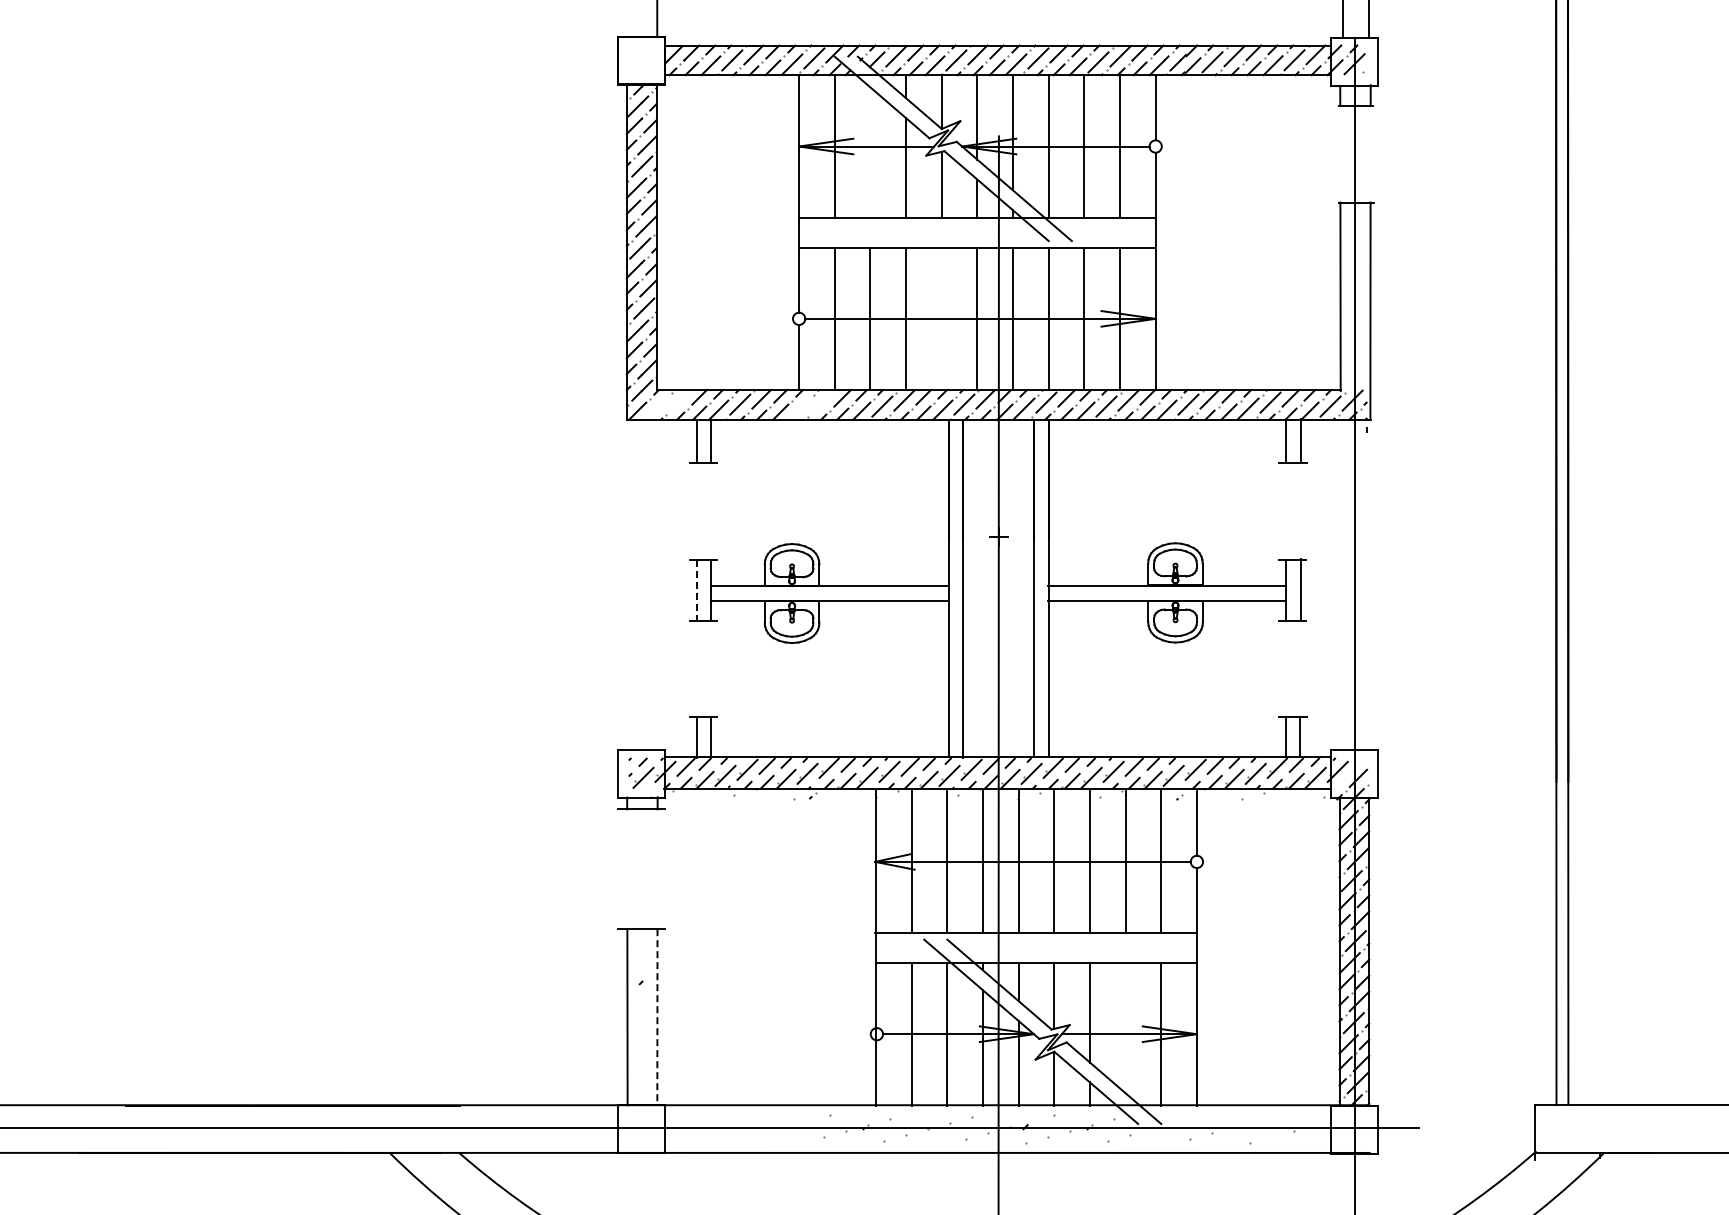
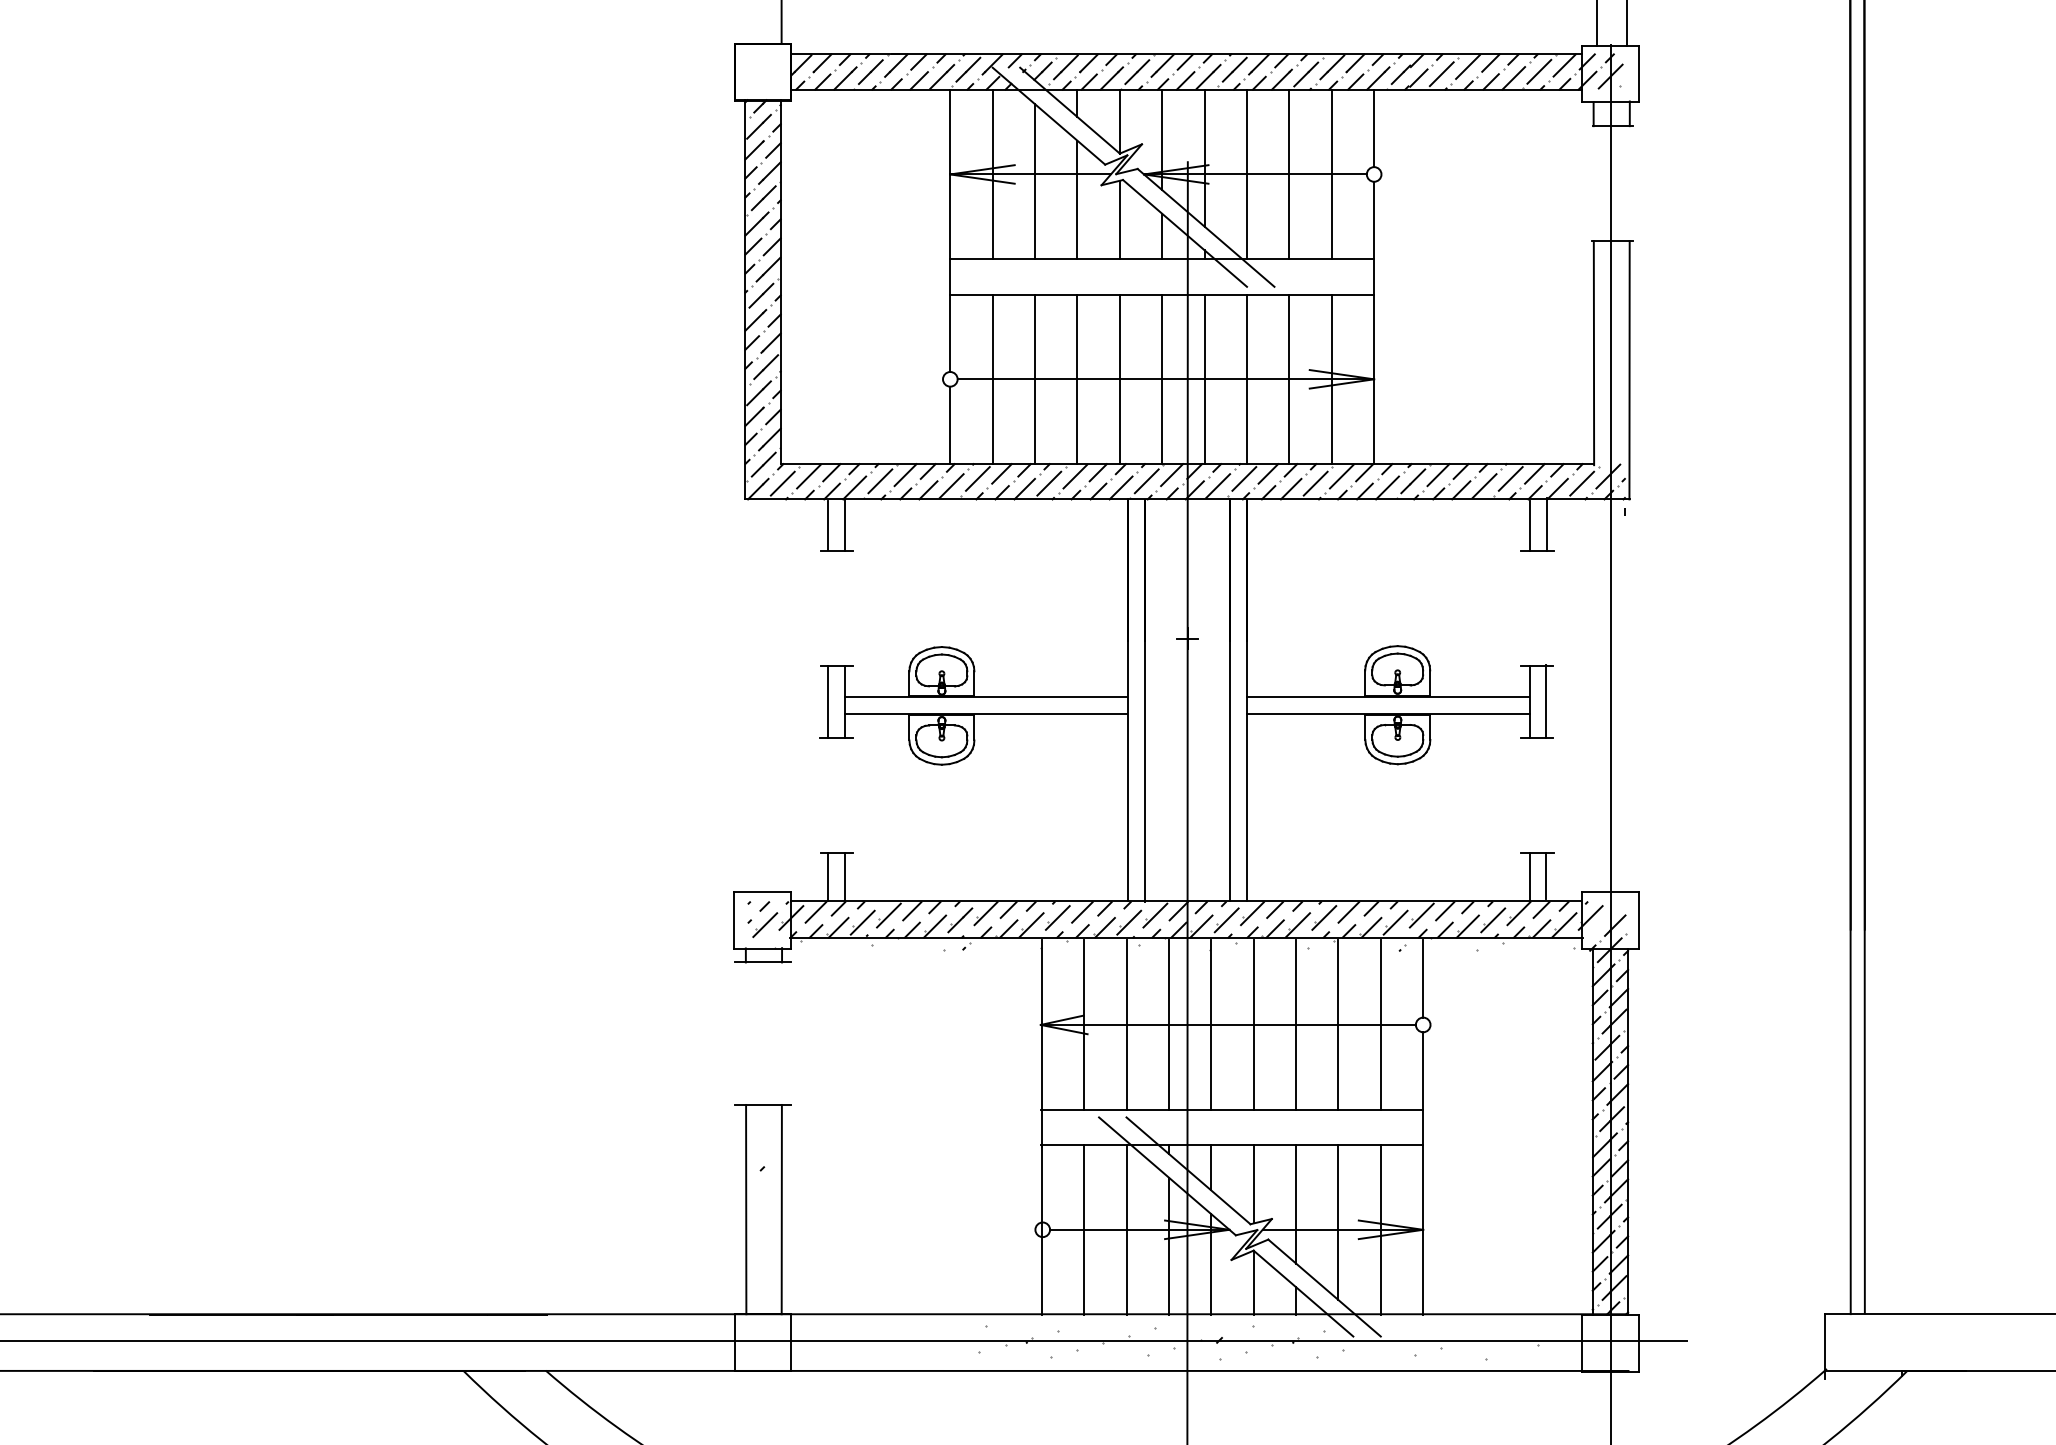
line: (870, 152) -> (1035, 181), added
line: (941, 318) -> (1119, 378), added
line: (680, 400) -> (809, 476), added
line: (822, 402) -> (978, 478), added
line: (658, 406) -> (783, 483), added
line: (800, 408) -> (951, 485), added
line: (696, 590) -> (828, 702), dashed -> solid
line: (657, 1017) -> (781, 1209), dashed -> solid
line: (1125, 1027) -> (1338, 1221), added

